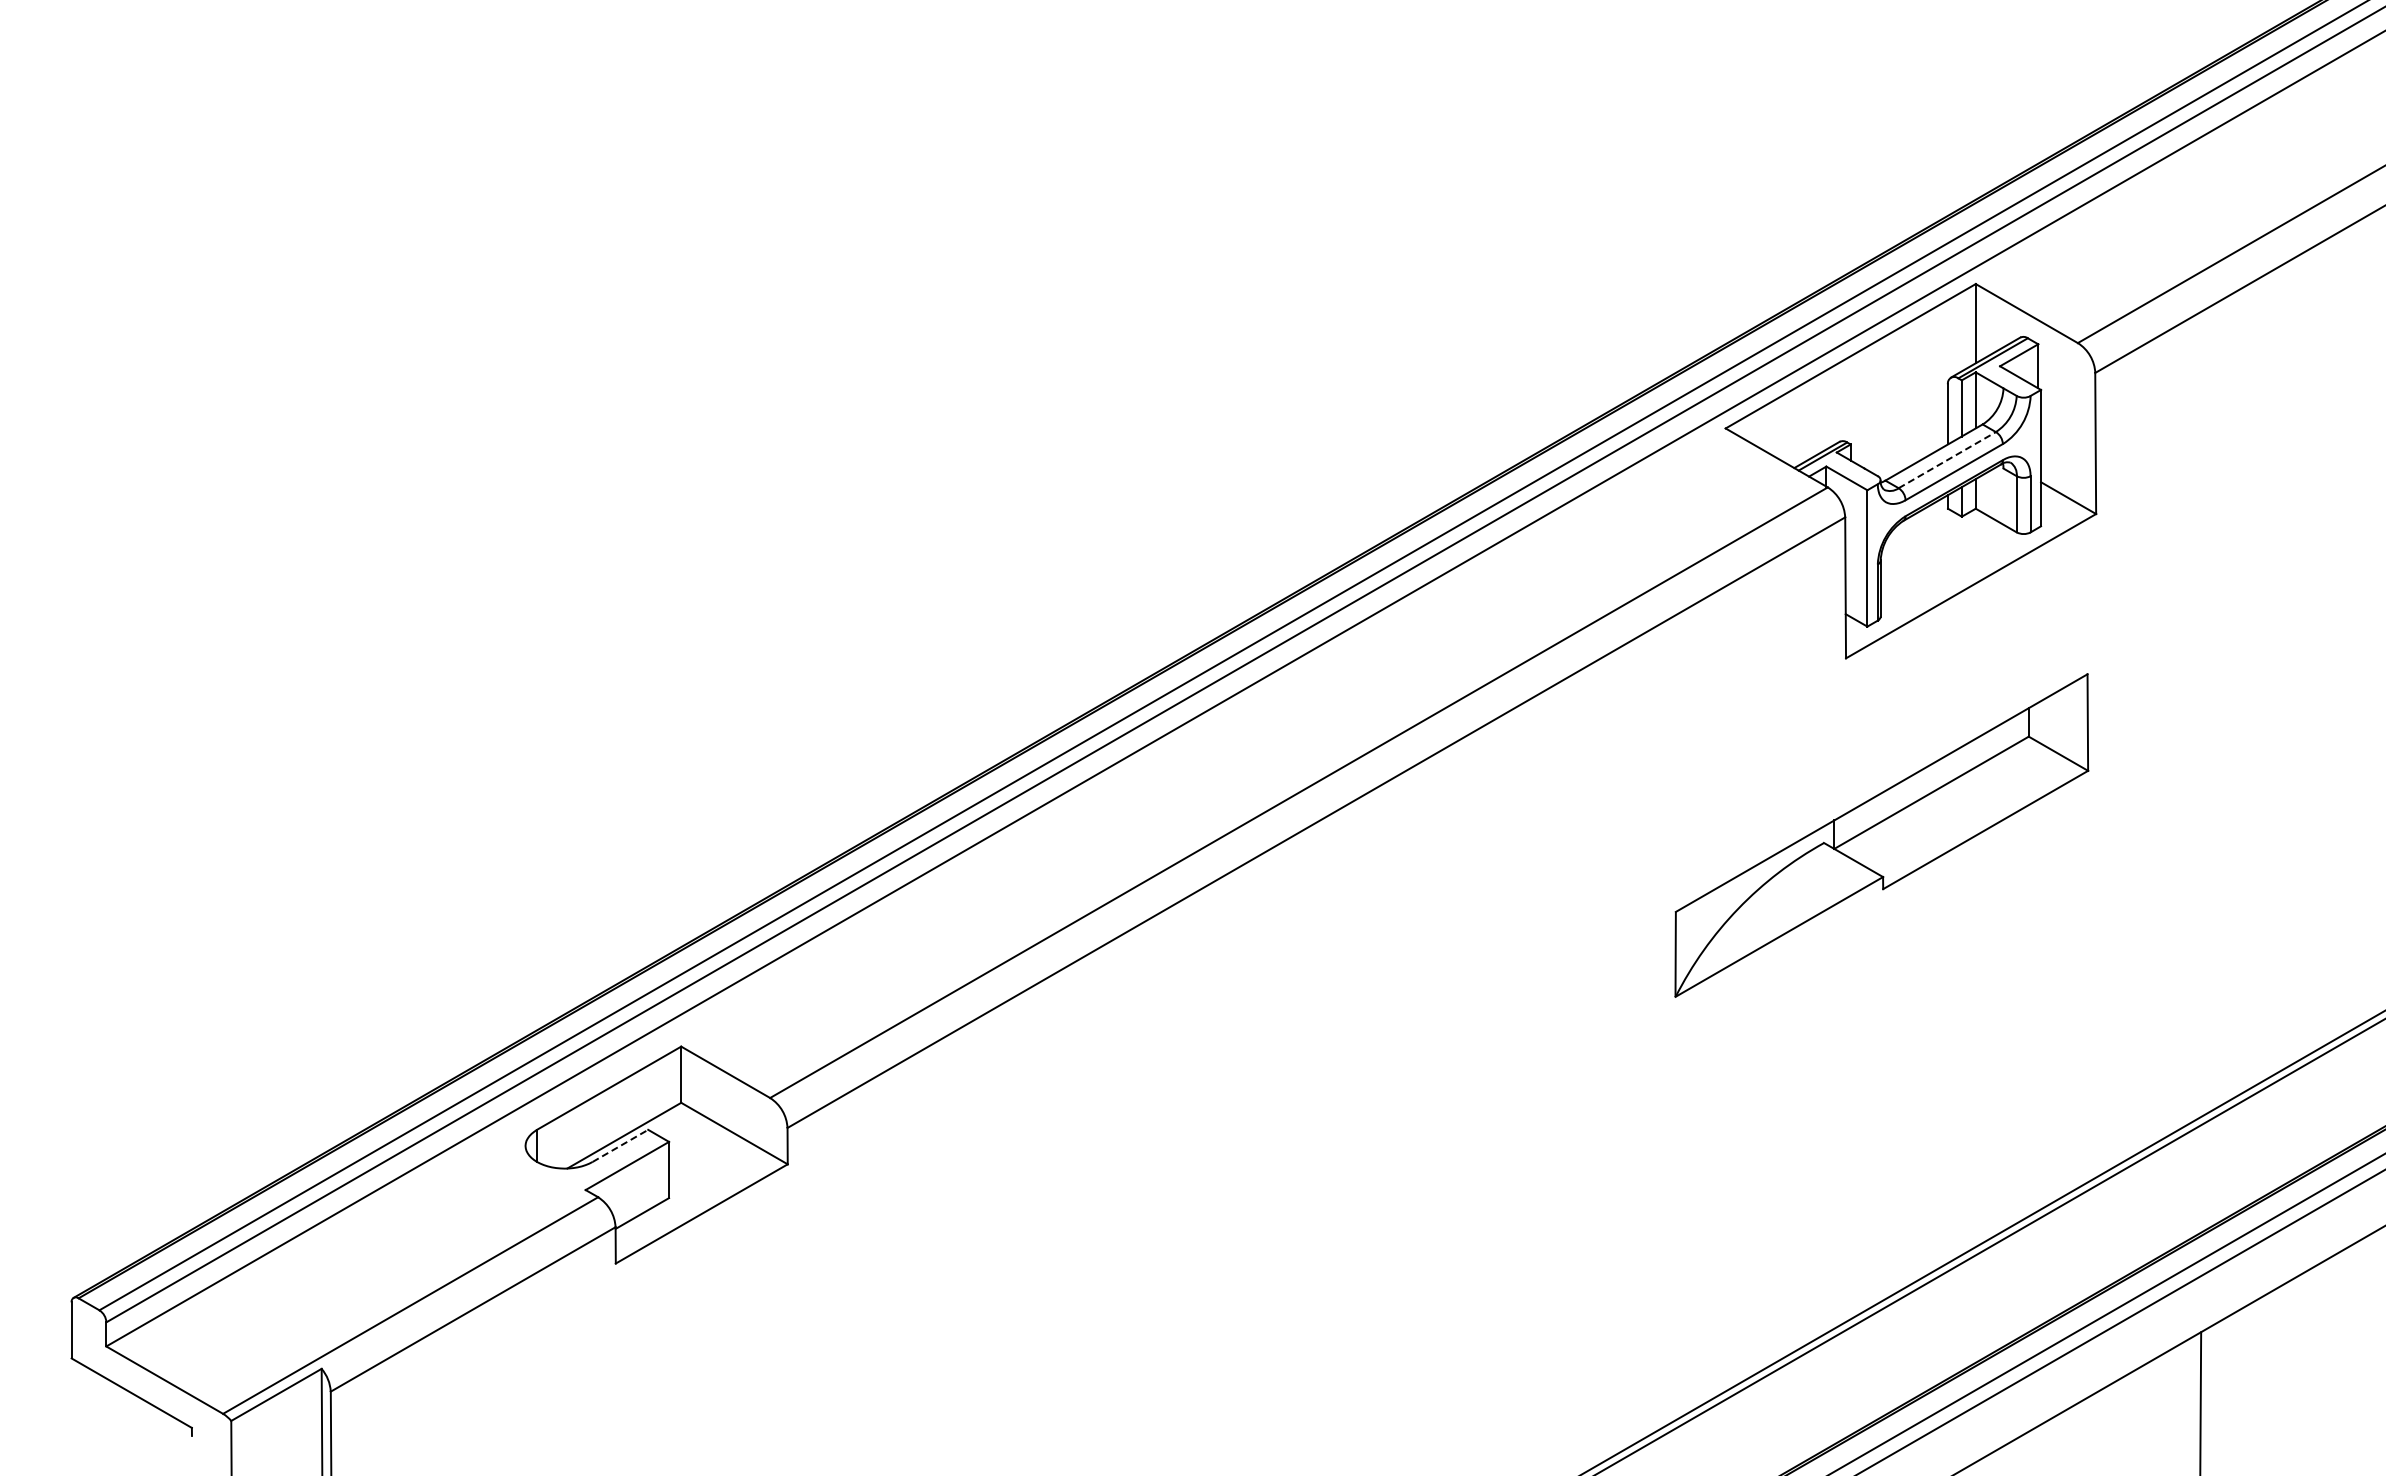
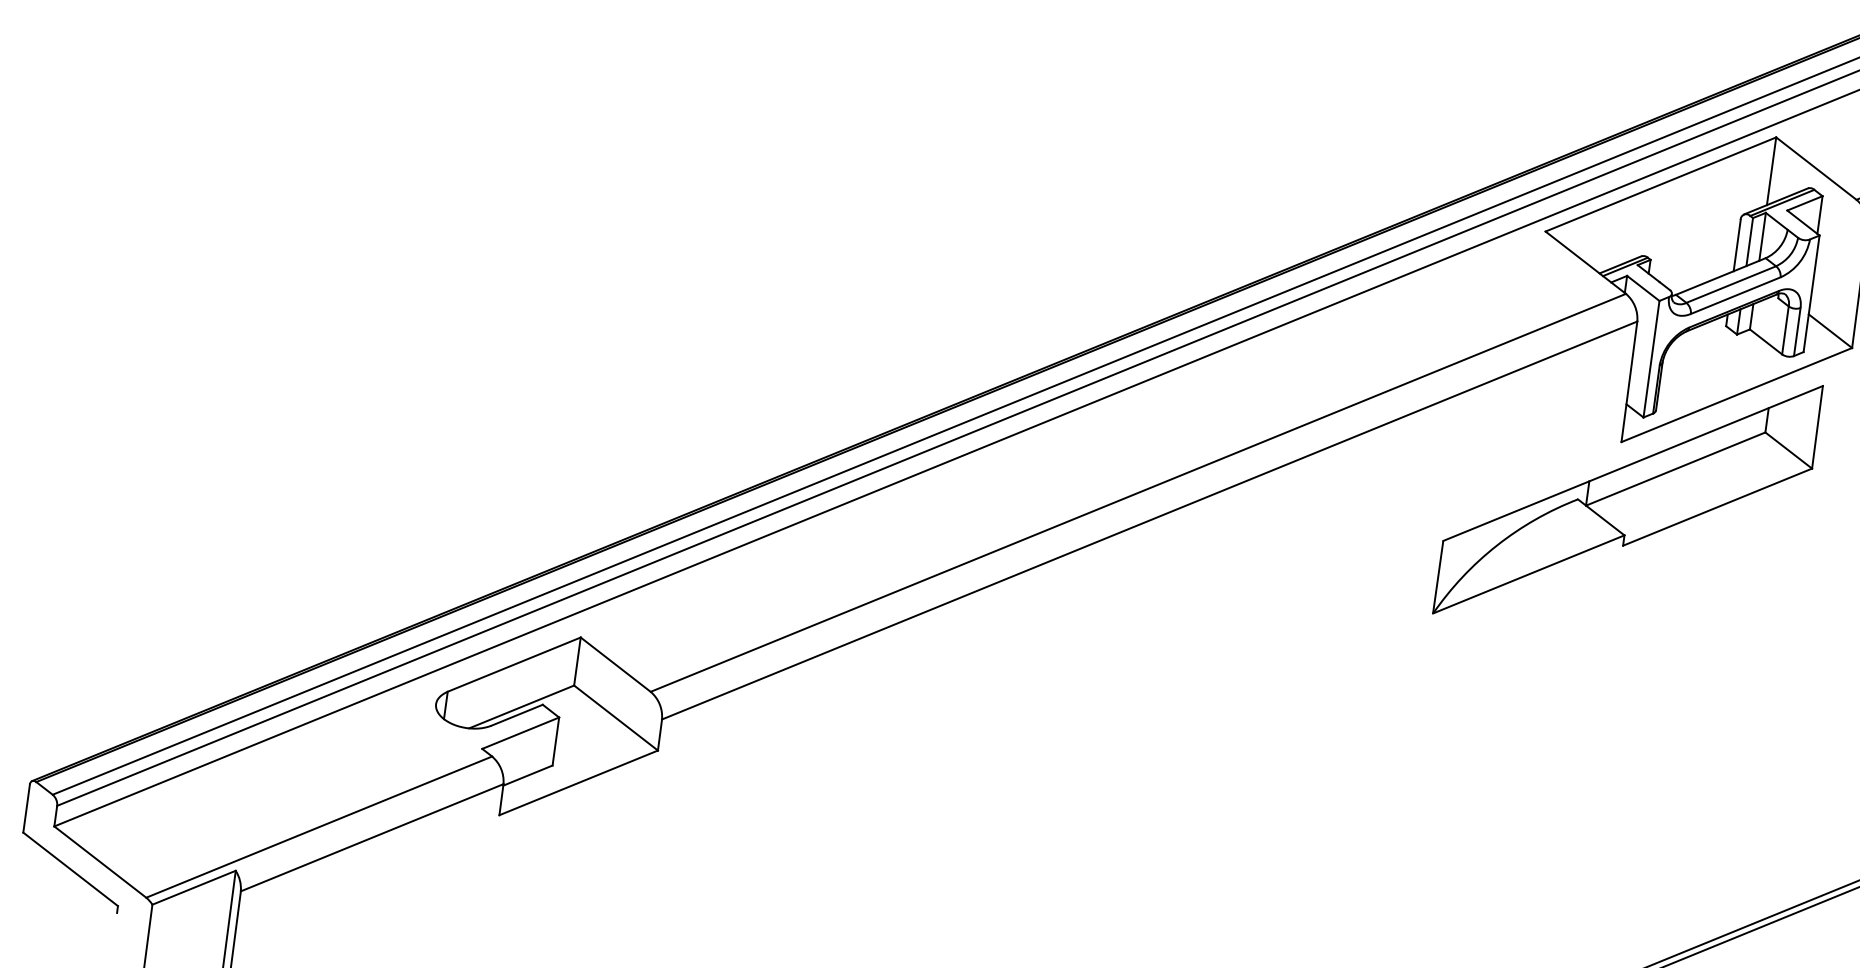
line: (1947, 459) -> (1731, 284), dashed -> solid
part: (1881, 835) -> (1627, 499), moved
line: (620, 1145) -> (517, 714), dashed -> solid

